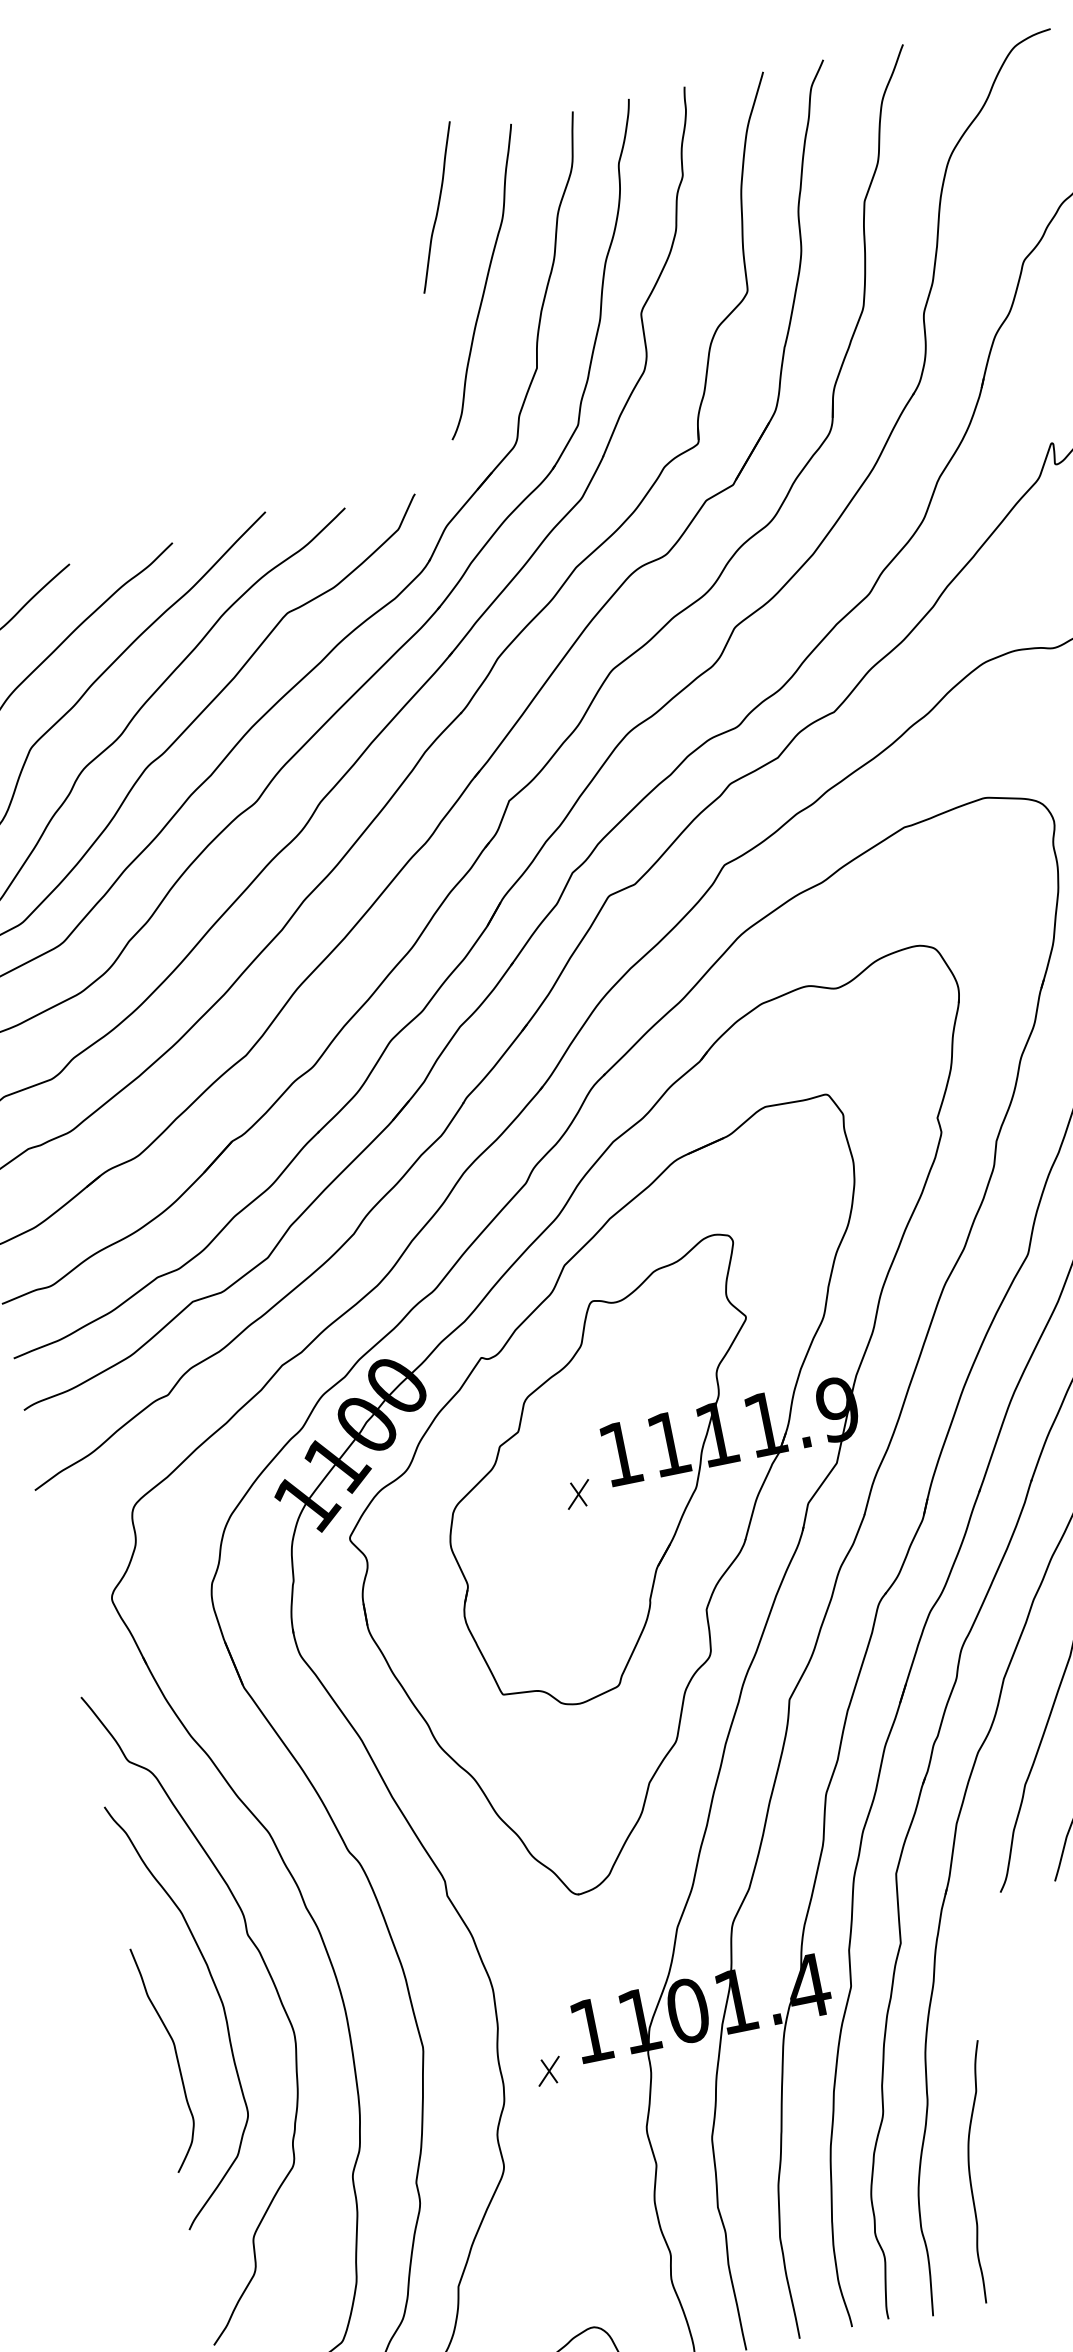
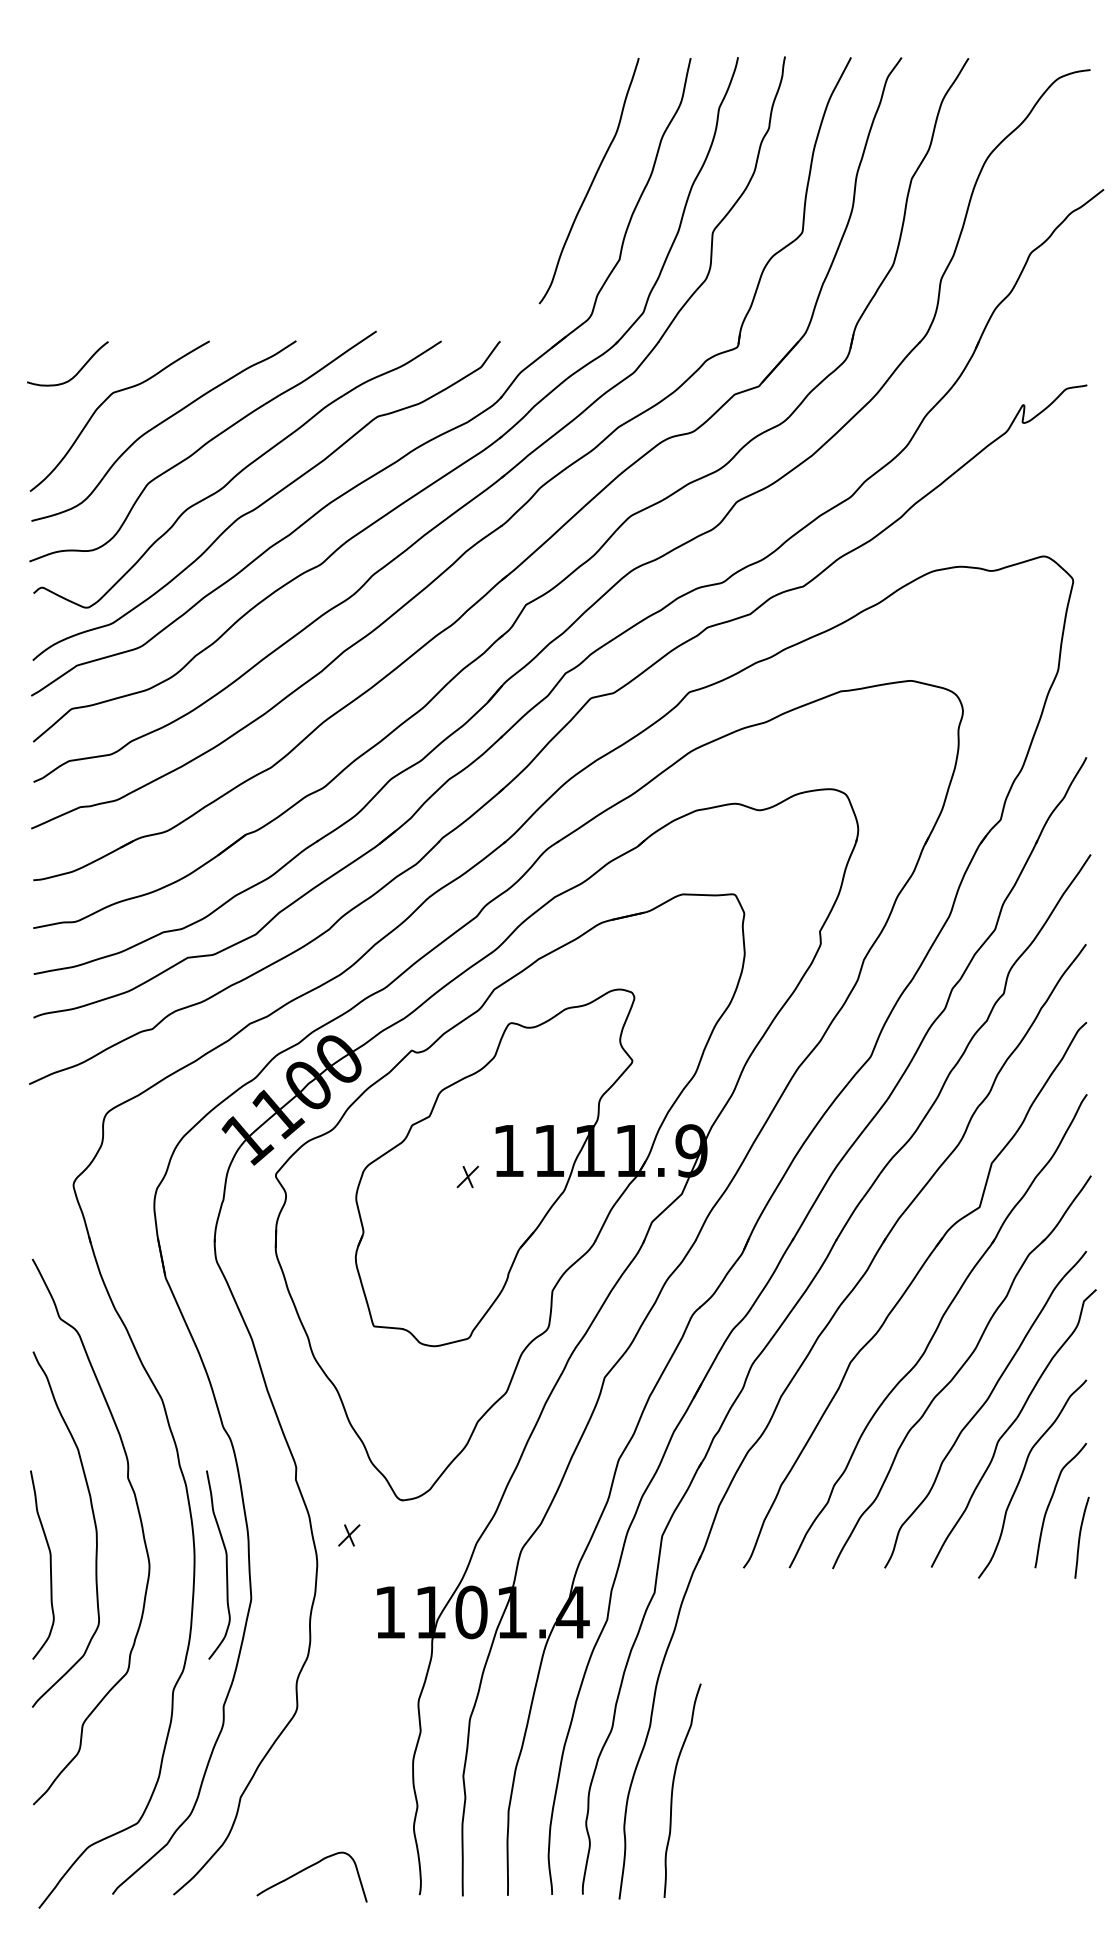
curve: (437, 207) -> (565, 113), removed
curve: (384, 2013) -> (225, 1564), added
part: (549, 2071) -> (349, 1535), moved

